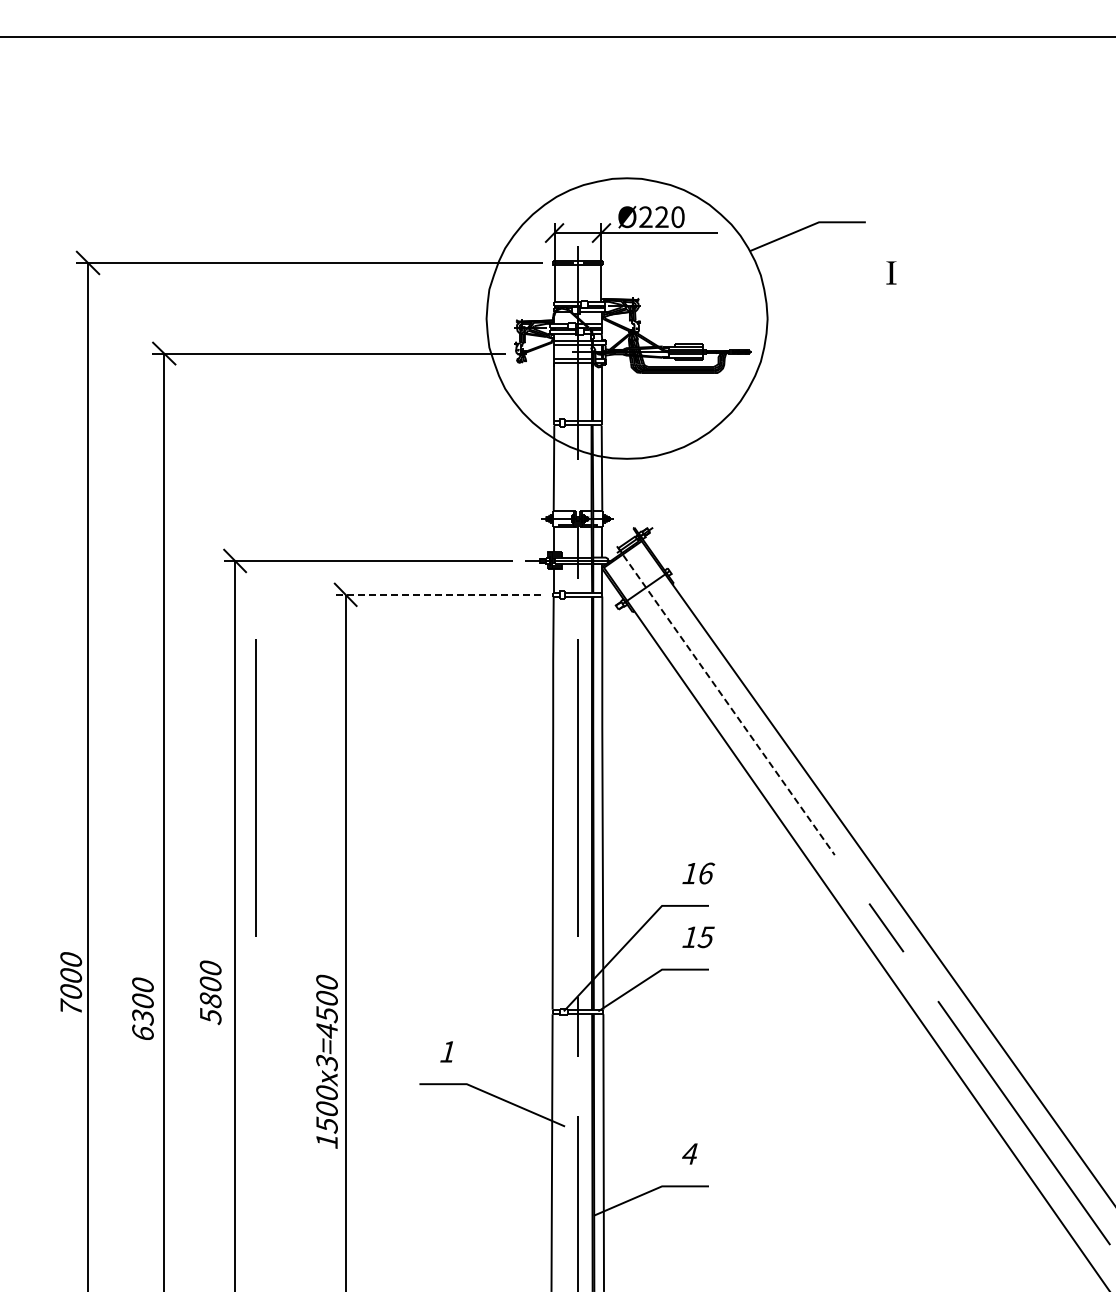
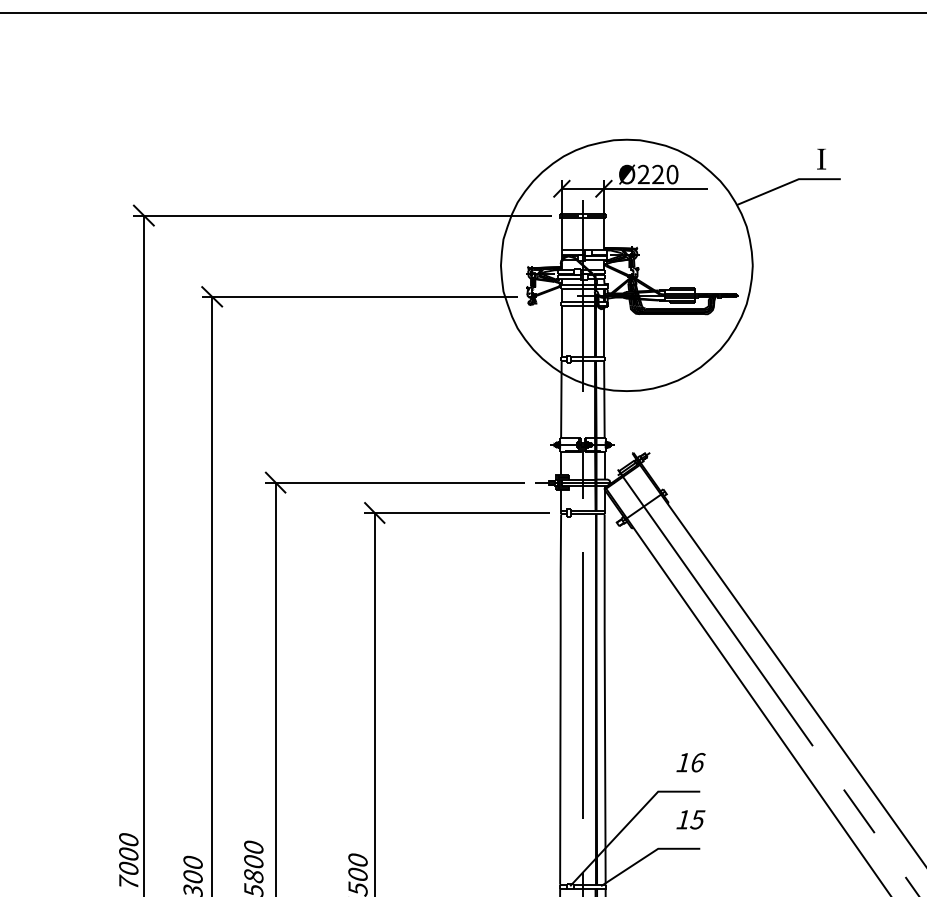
part: (891, 272) -> (821, 158), moved
line: (437, 594) -> (456, 512), dashed -> solid
line: (725, 700) -> (715, 607), dashed -> solid
line: (255, 787) -> (293, 685), removed

